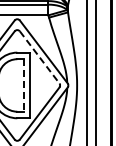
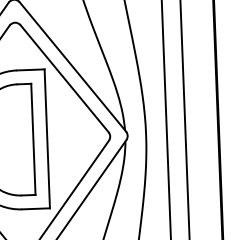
line: (39, 57) -> (64, 78), dashed -> solid
line: (23, 85) -> (32, 139), dashed -> solid

